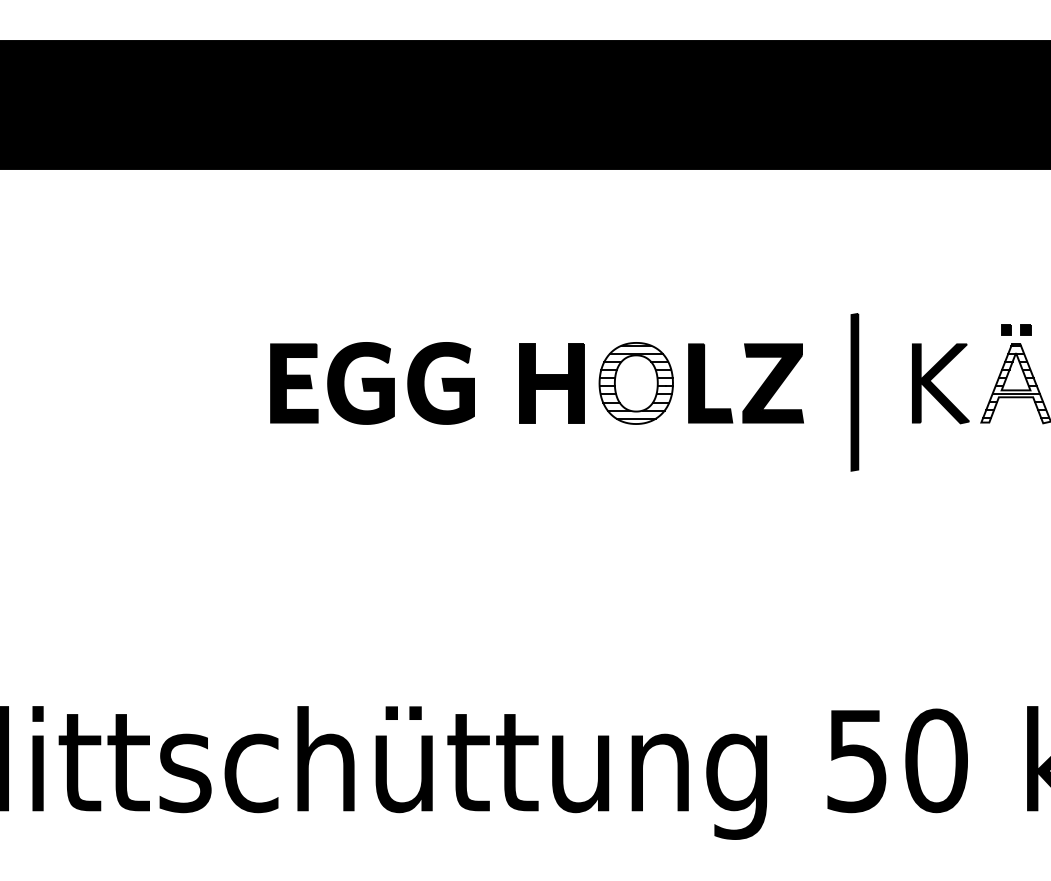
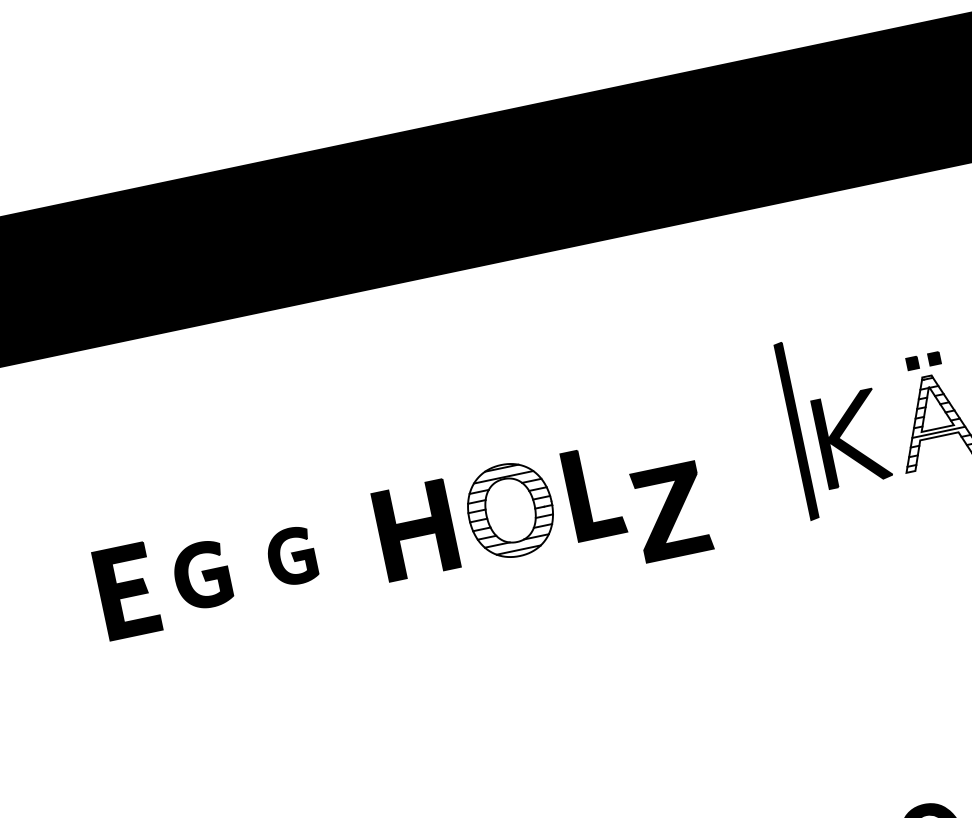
part: (360, 383) -> (201, 575), size x0.7
part: (440, 383) -> (291, 556), size x0.6
part: (772, 383) -> (670, 512), moved
part: (854, 392) -> (796, 431), moved

